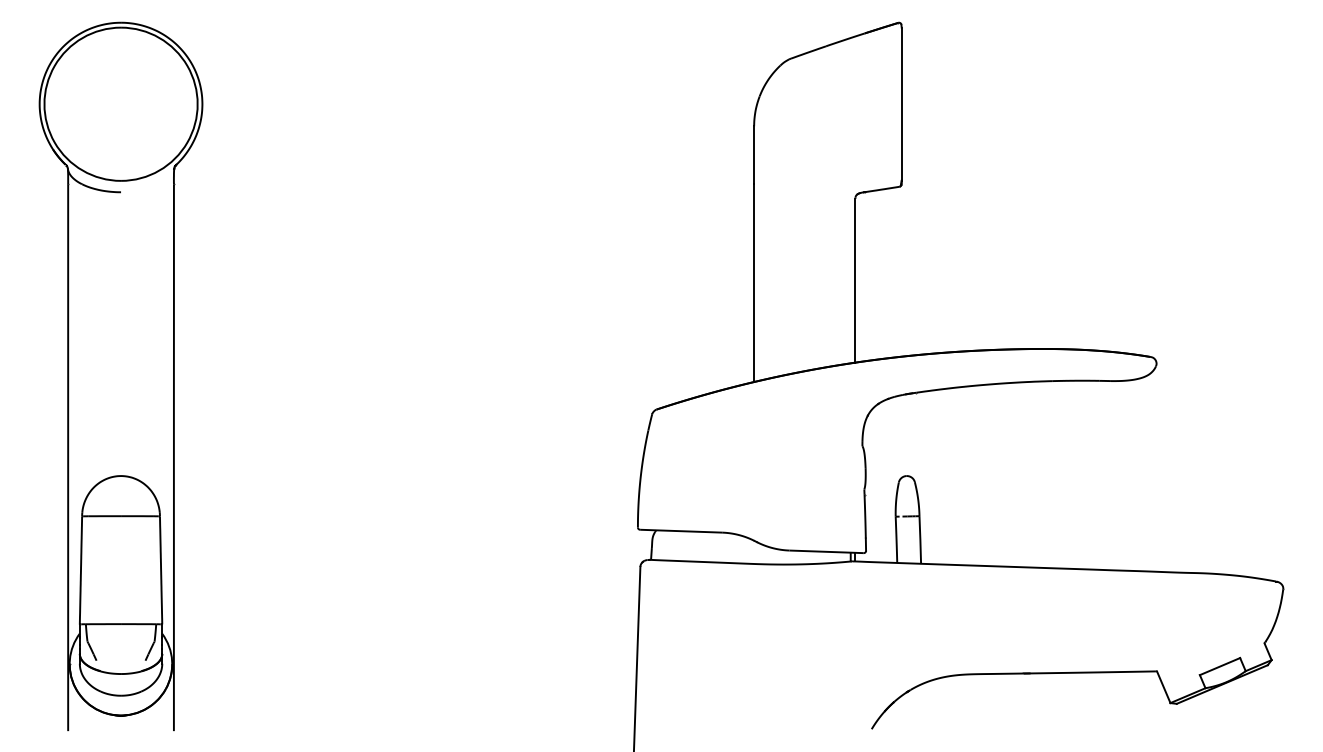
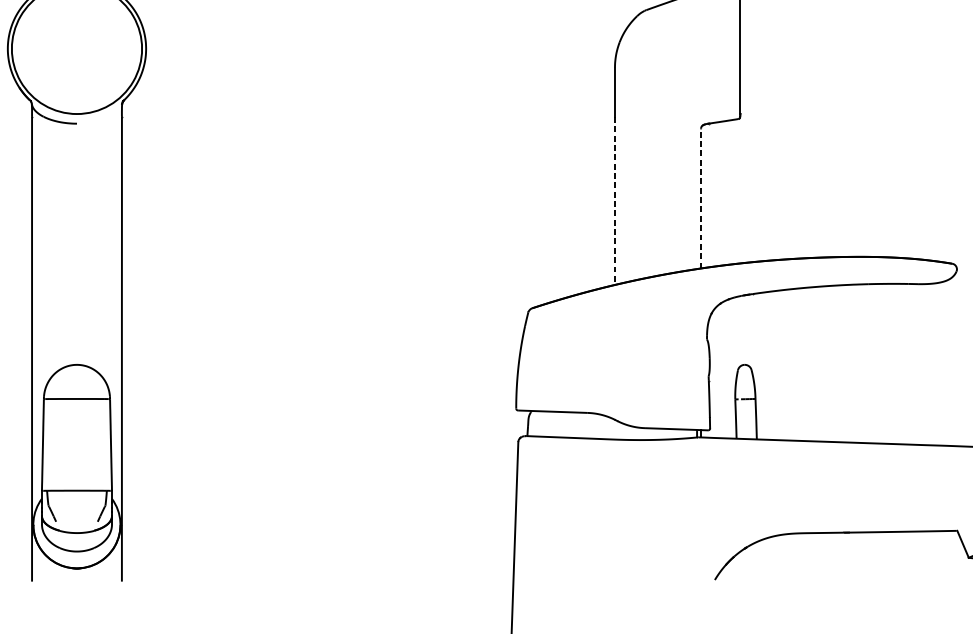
line: (855, 280) -> (701, 198), solid -> dashed
line: (754, 283) -> (615, 201), solid -> dashed

